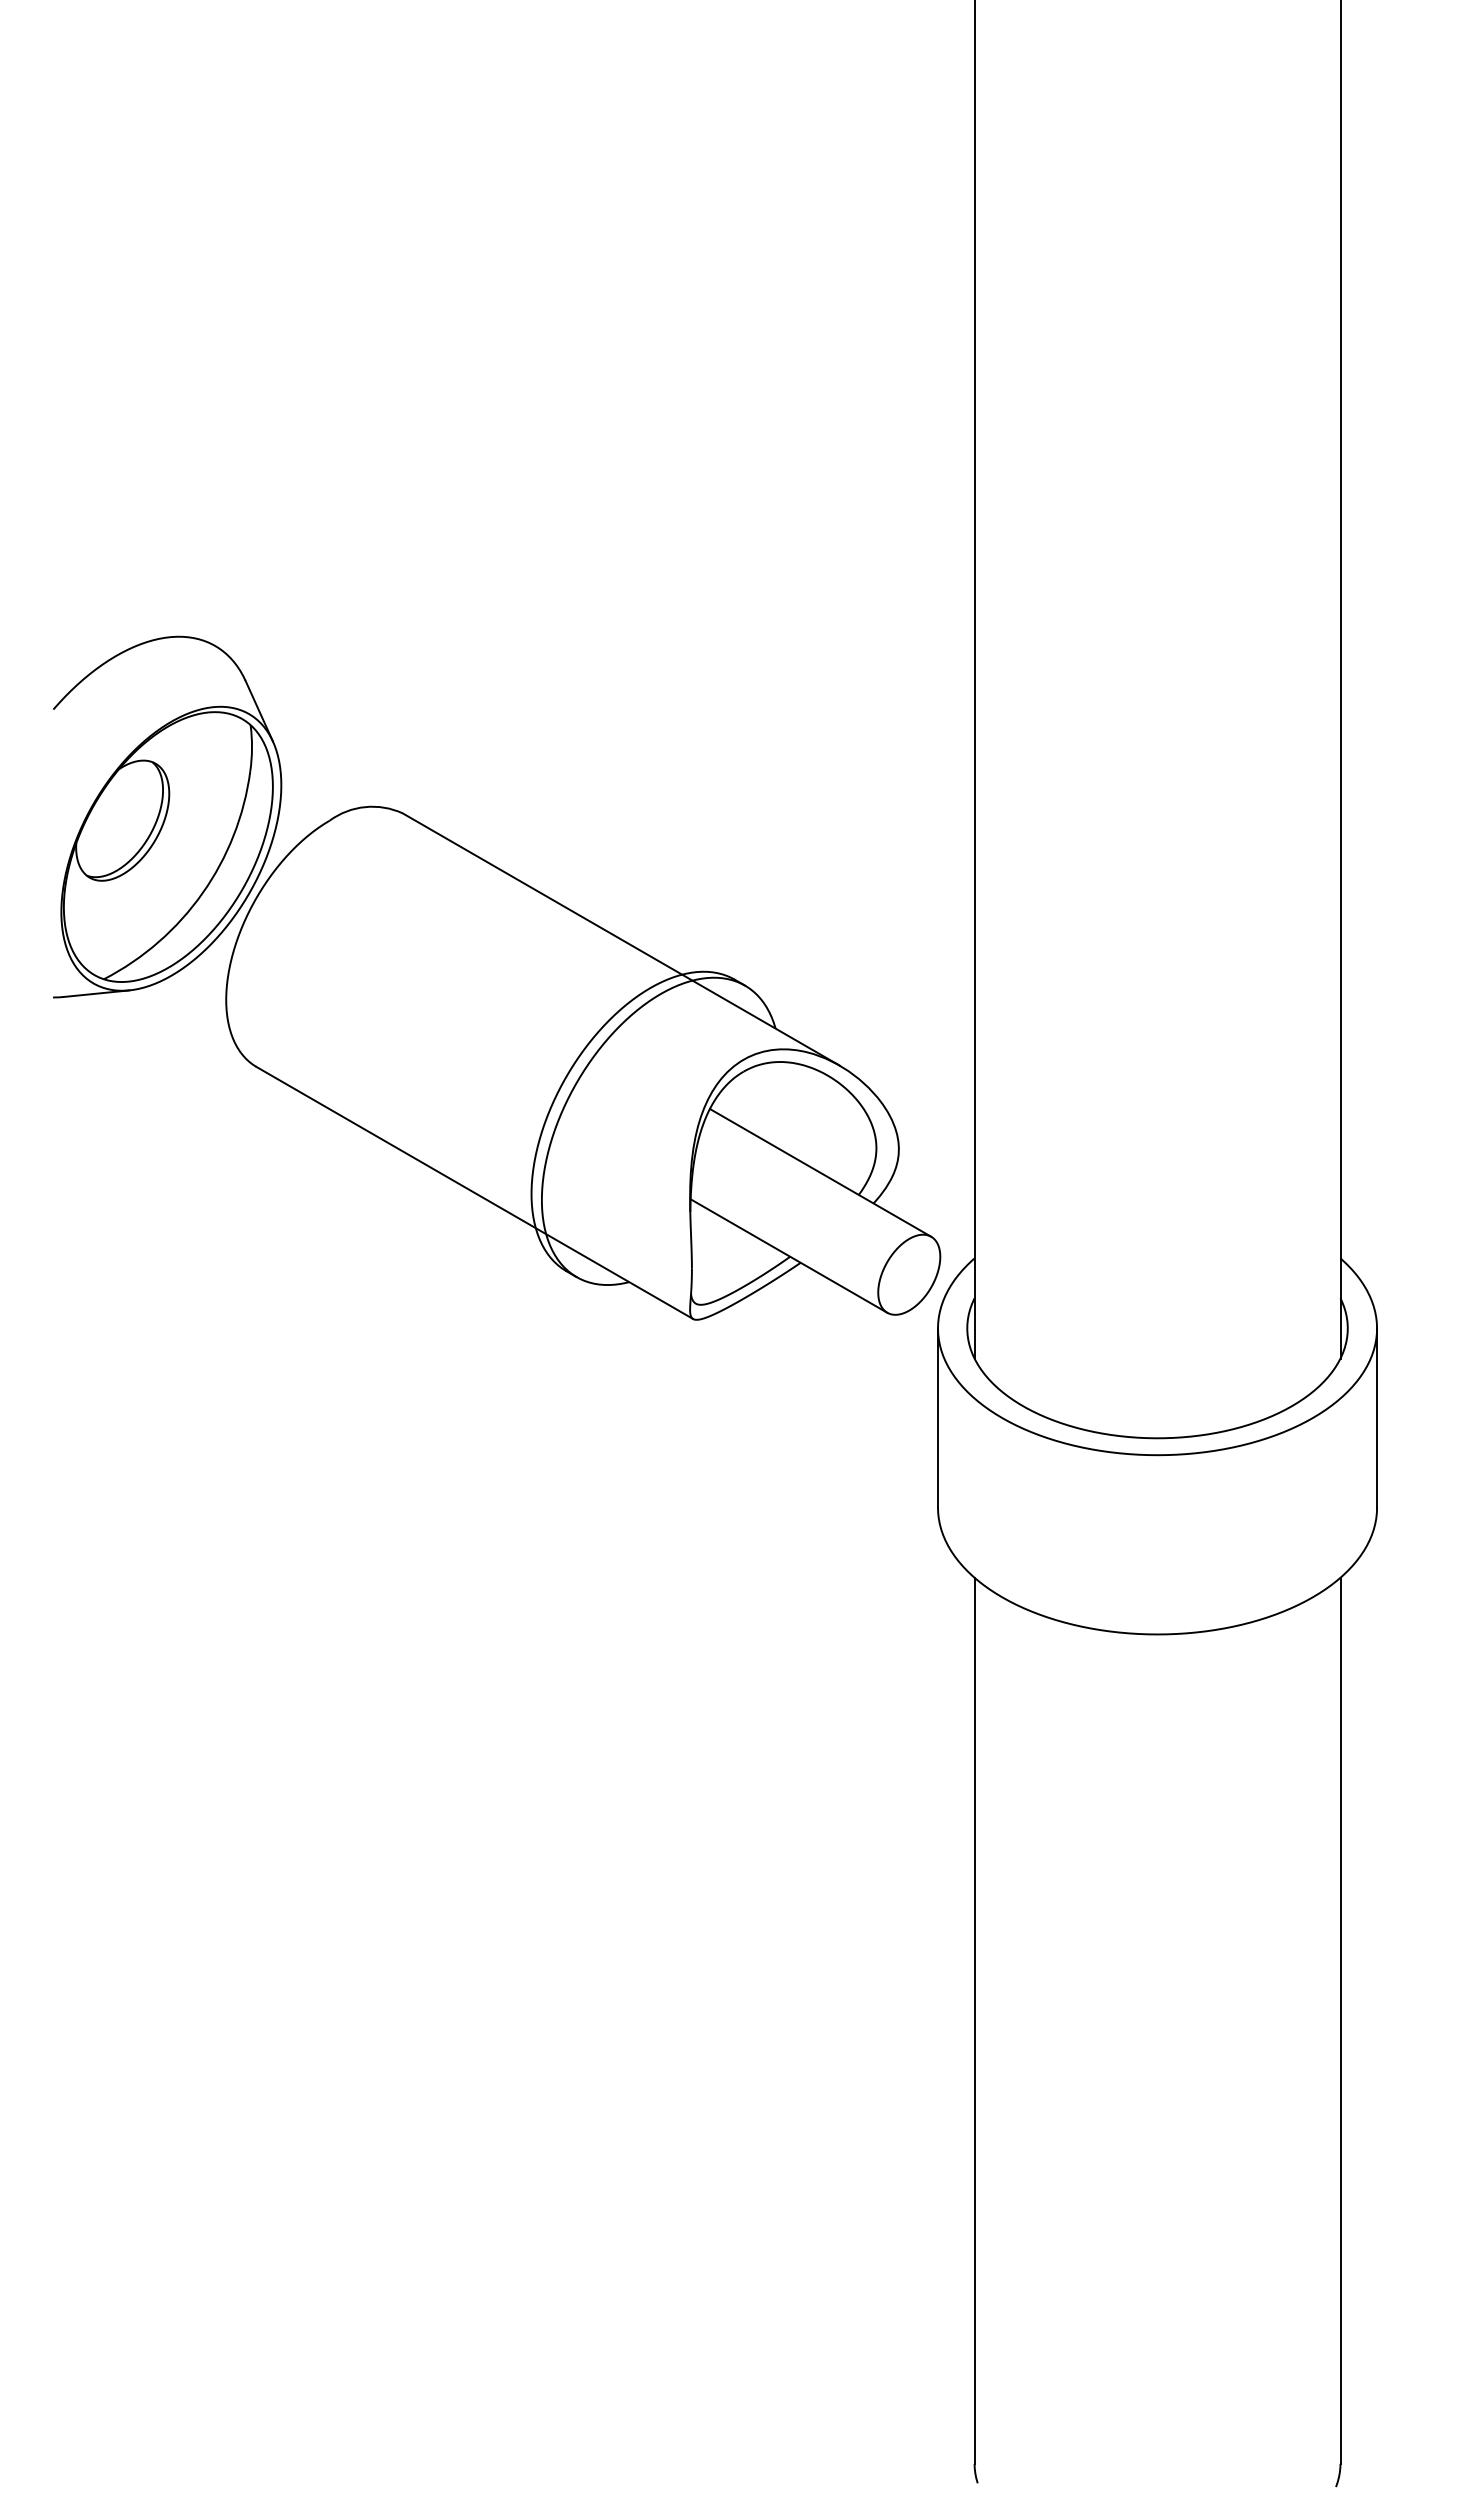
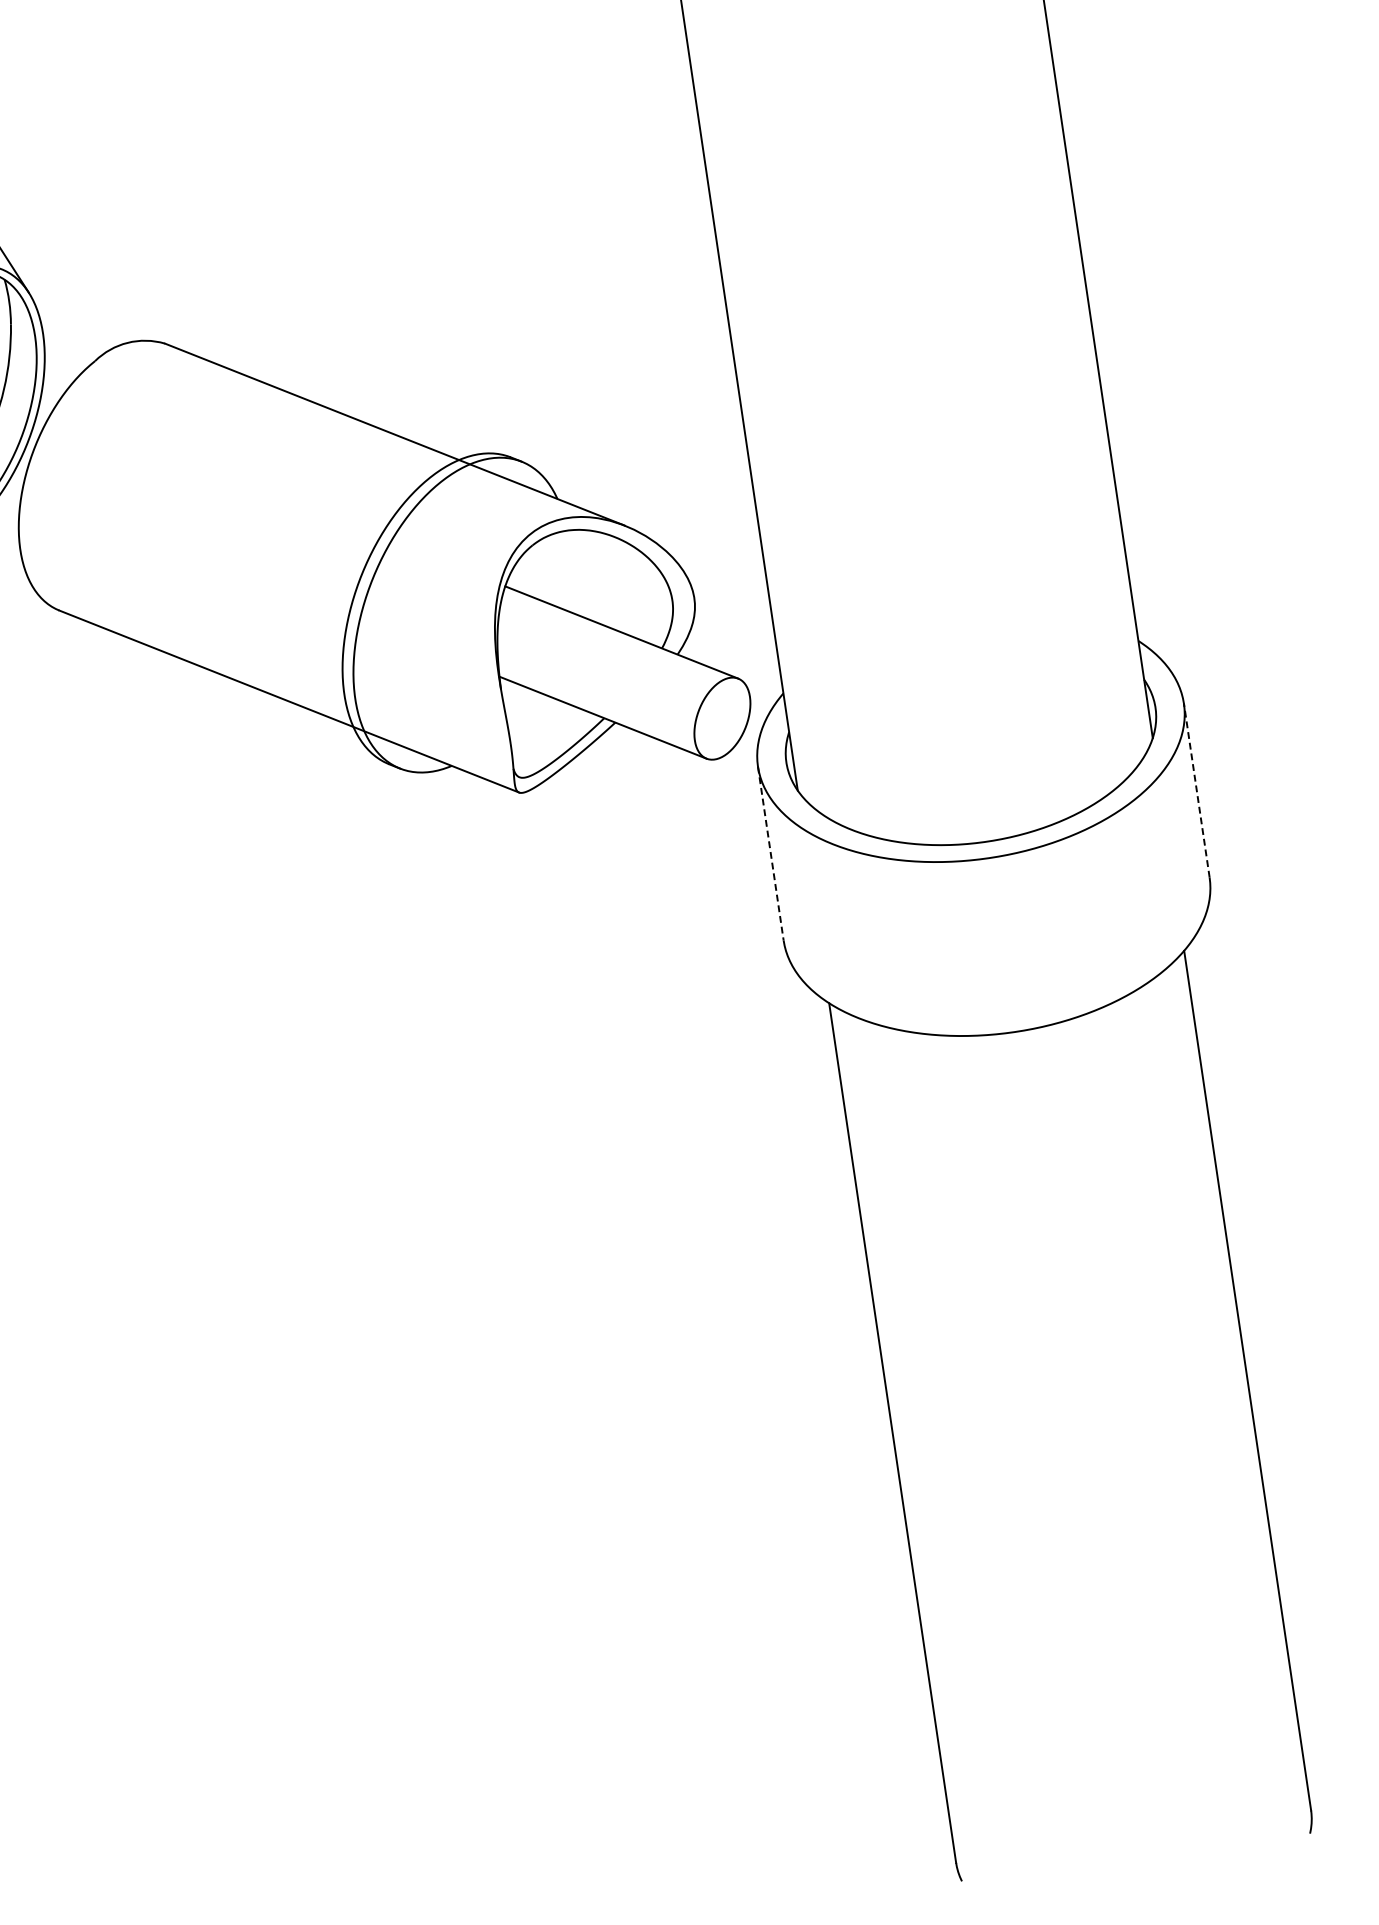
line: (937, 1418) -> (770, 854), solid -> dashed
line: (1377, 1418) -> (1197, 791), solid -> dashed

